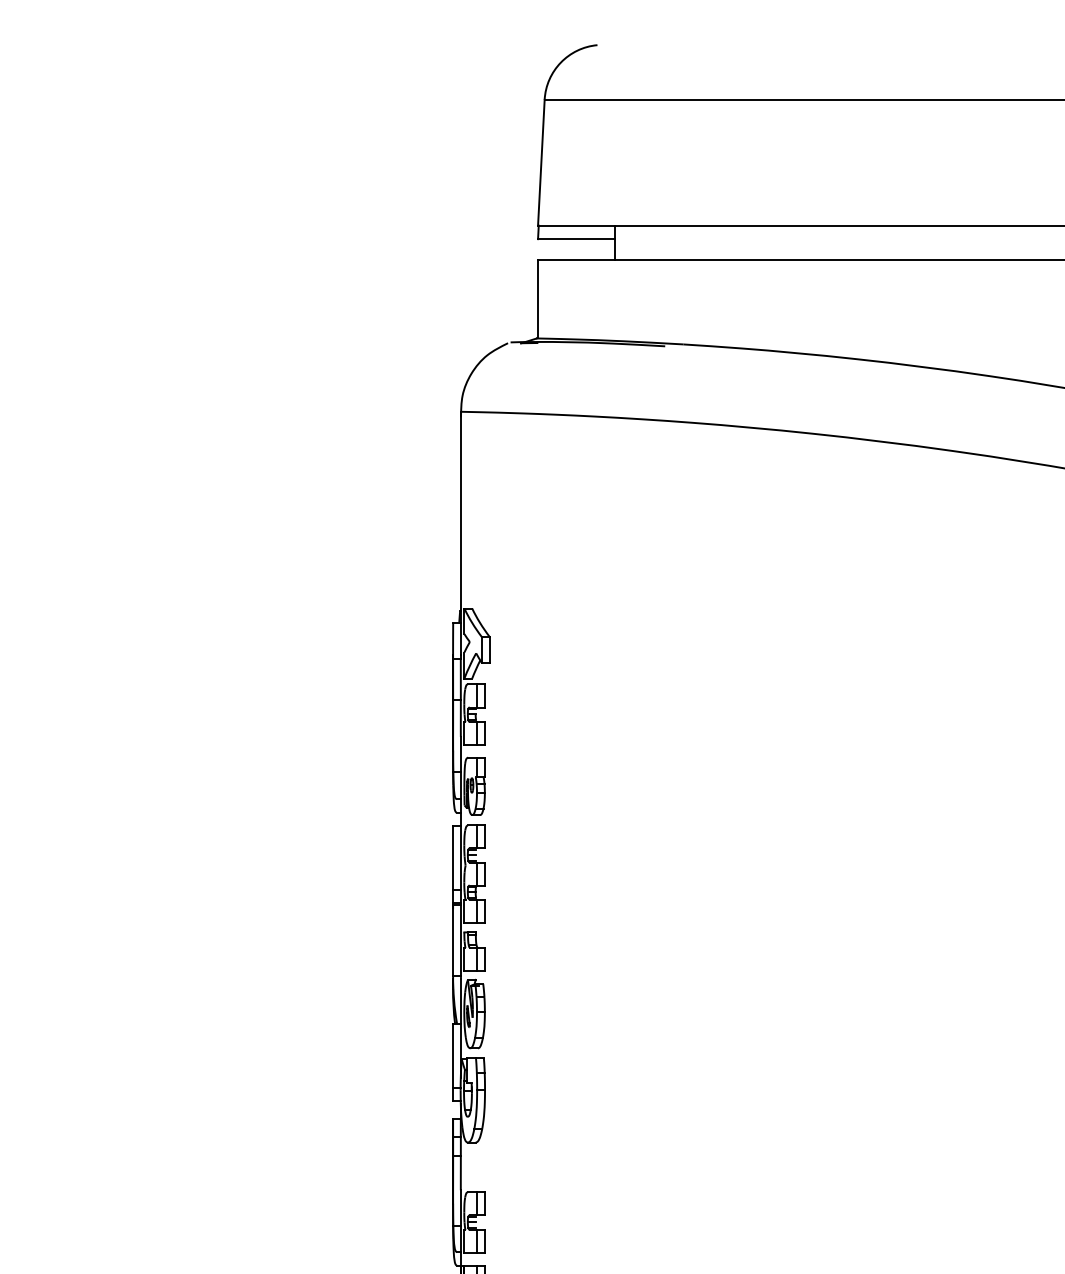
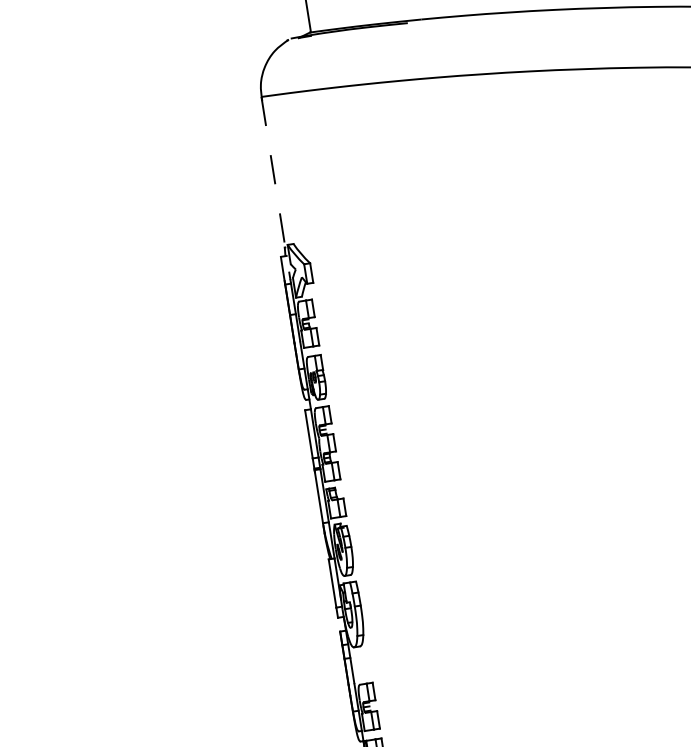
line: (460, 533) -> (275, 188), solid -> dashed

